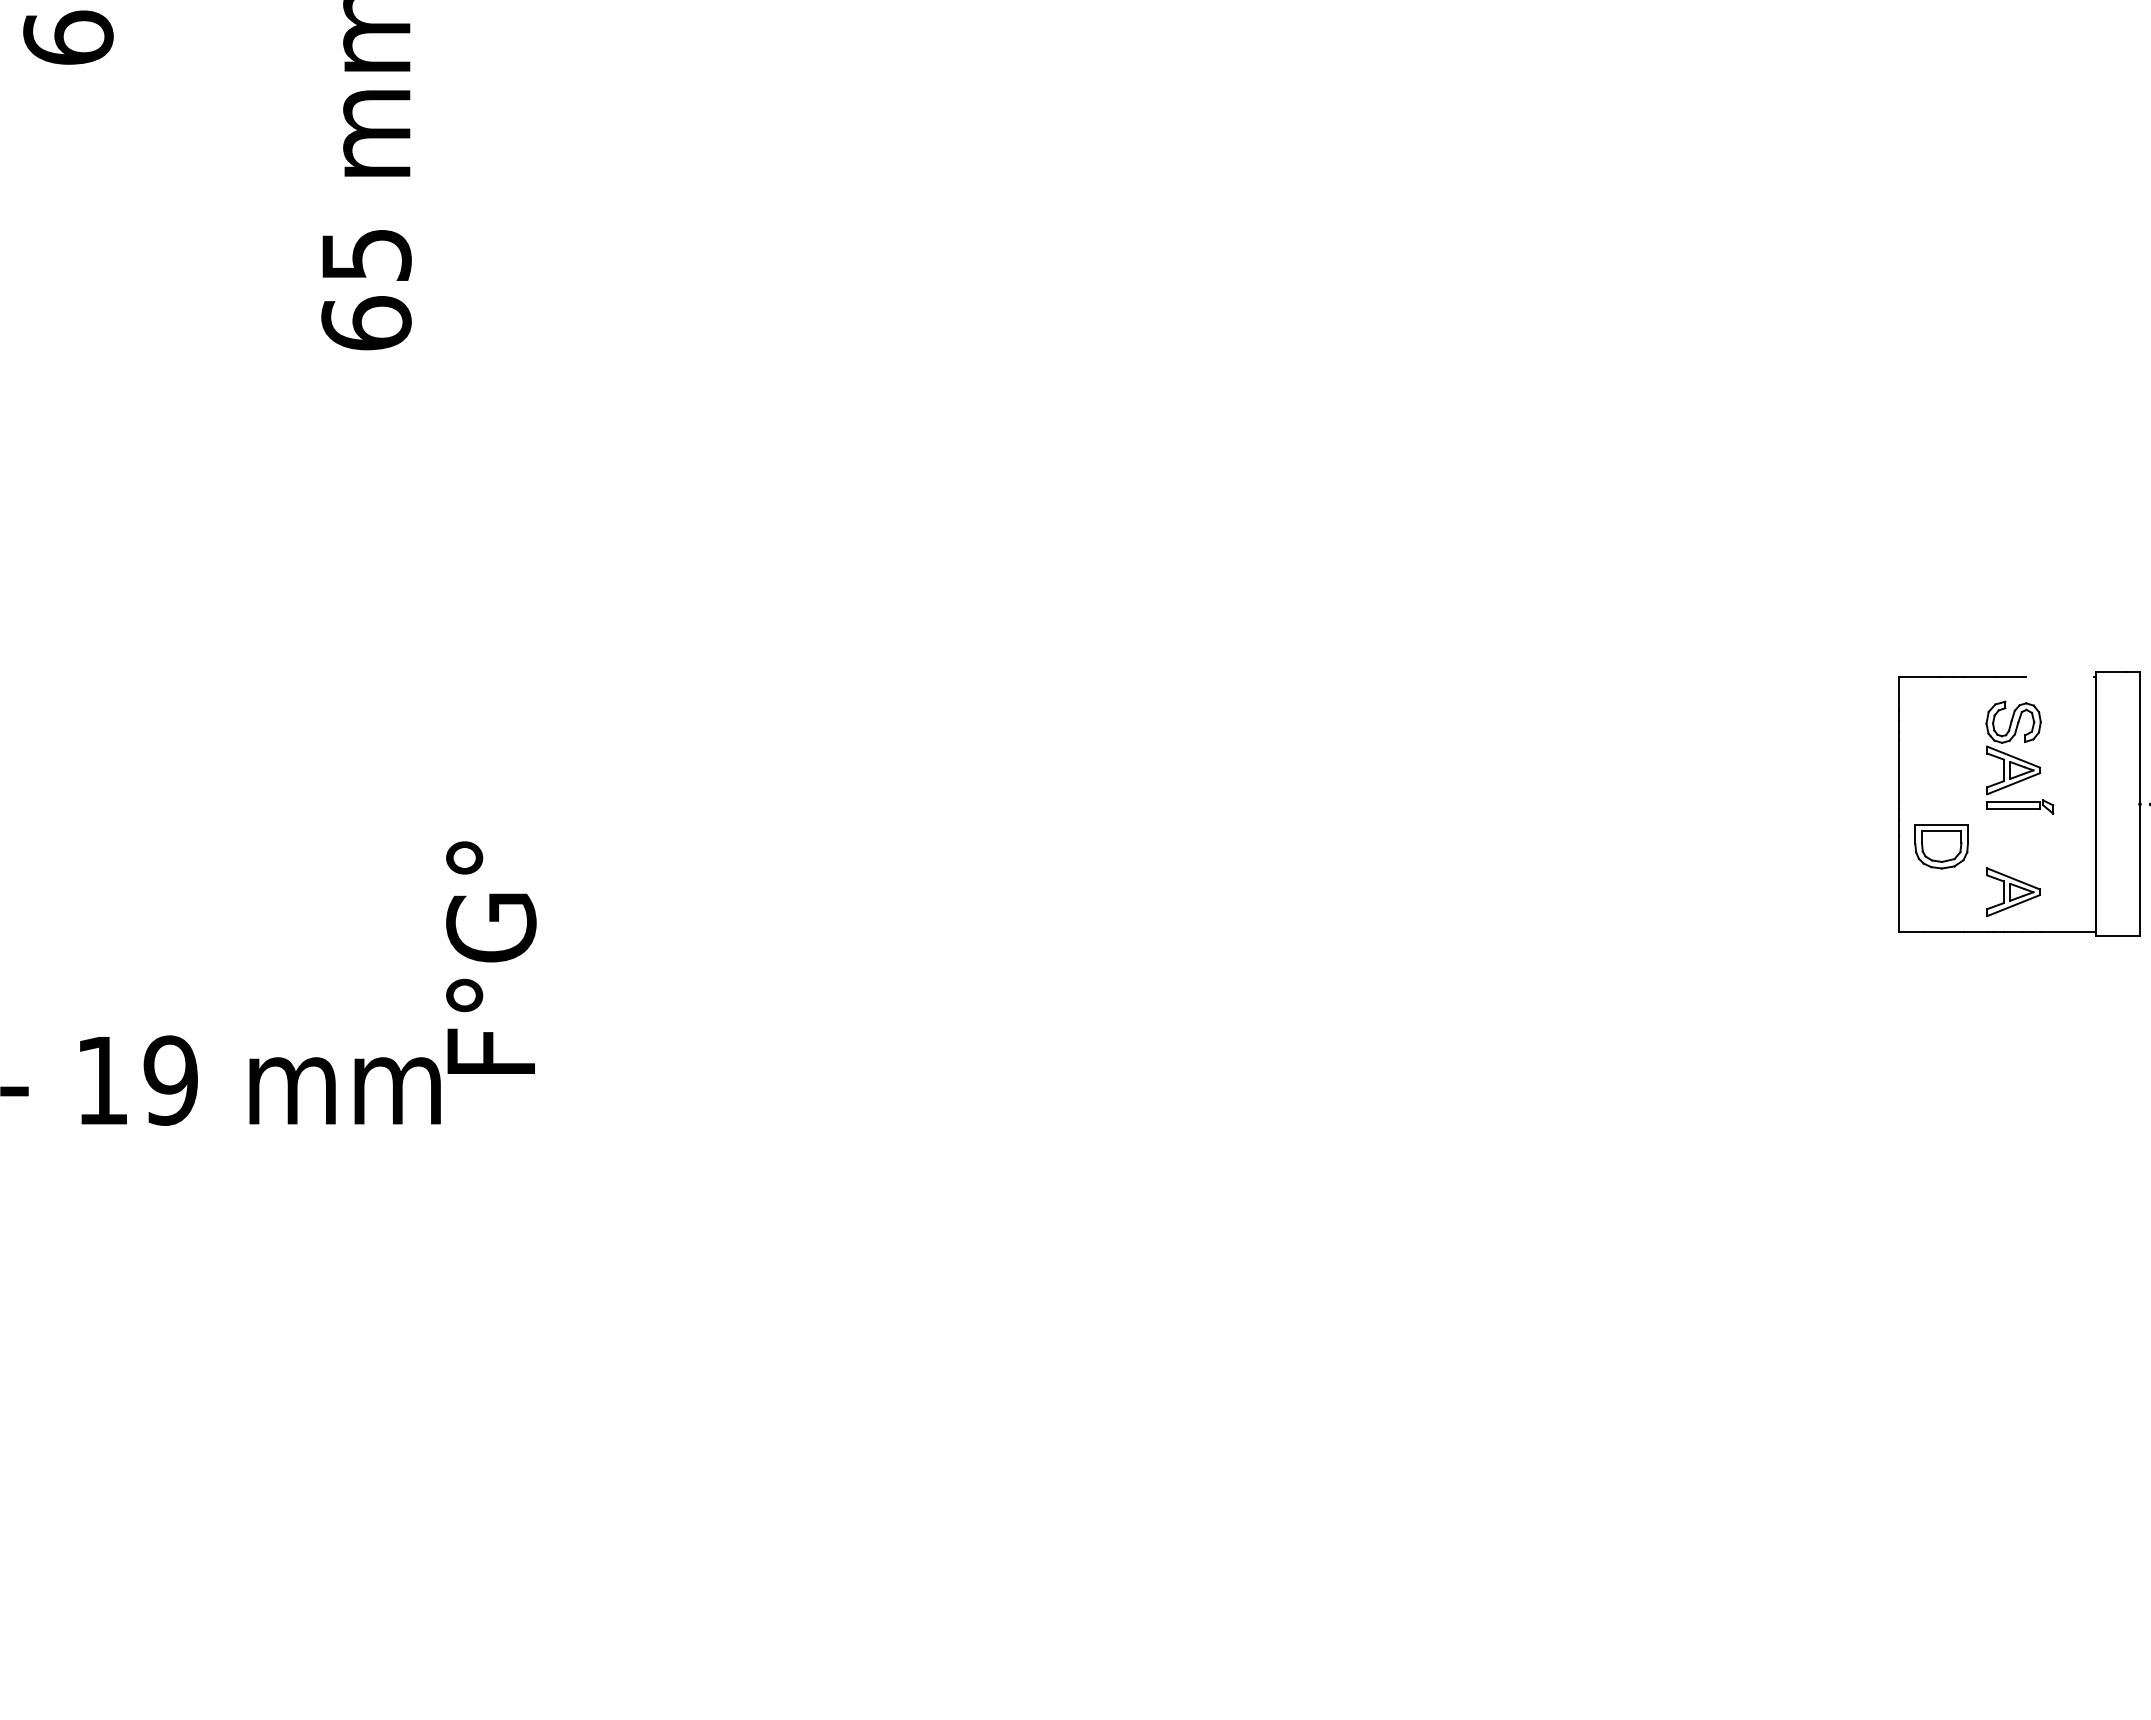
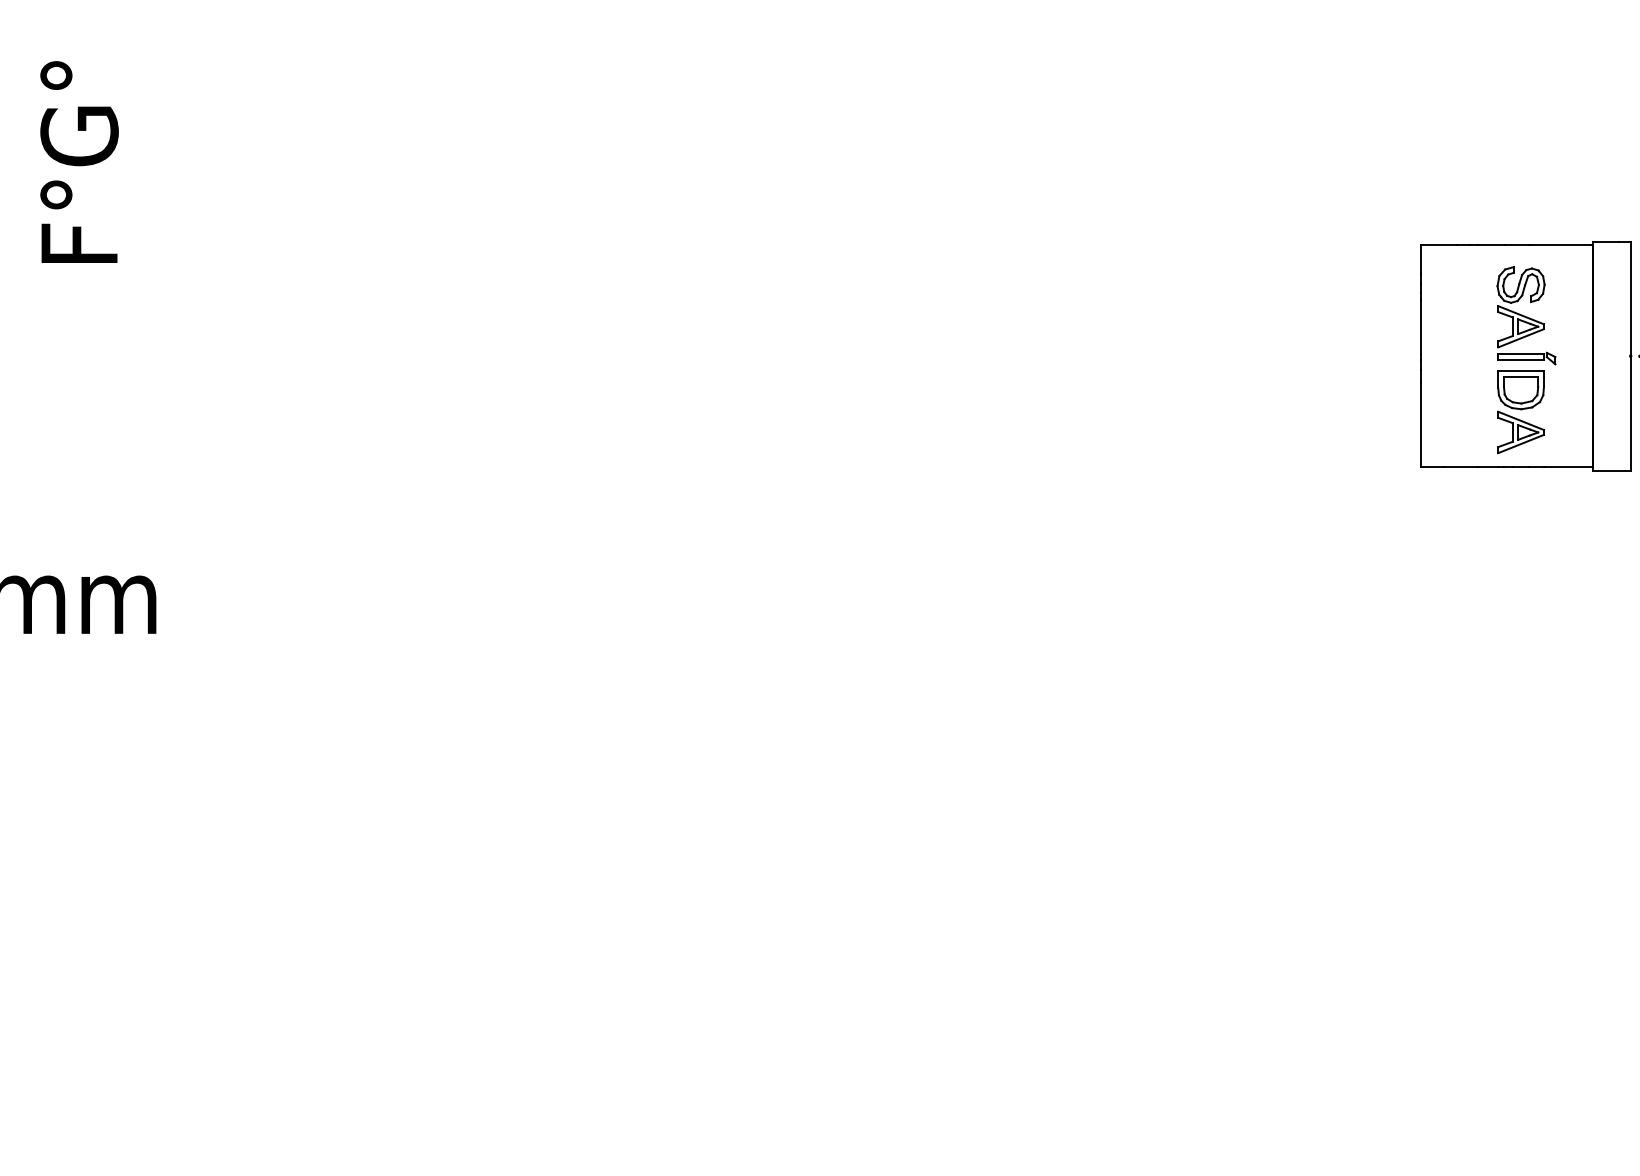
line: (2059, 676) -> (1560, 245), added
part: (1941, 846) -> (1520, 390), moved
text: (491, 957) -> (79, 161), moved

